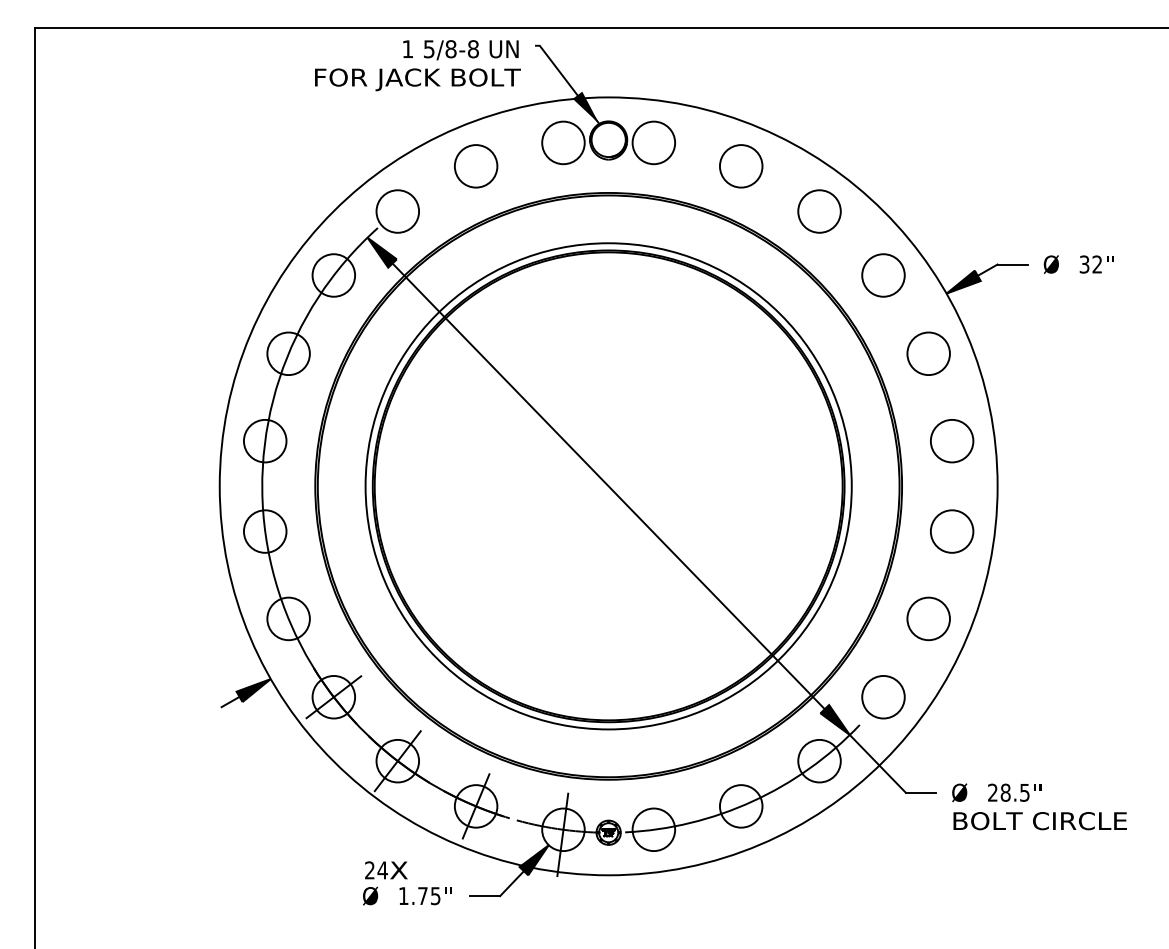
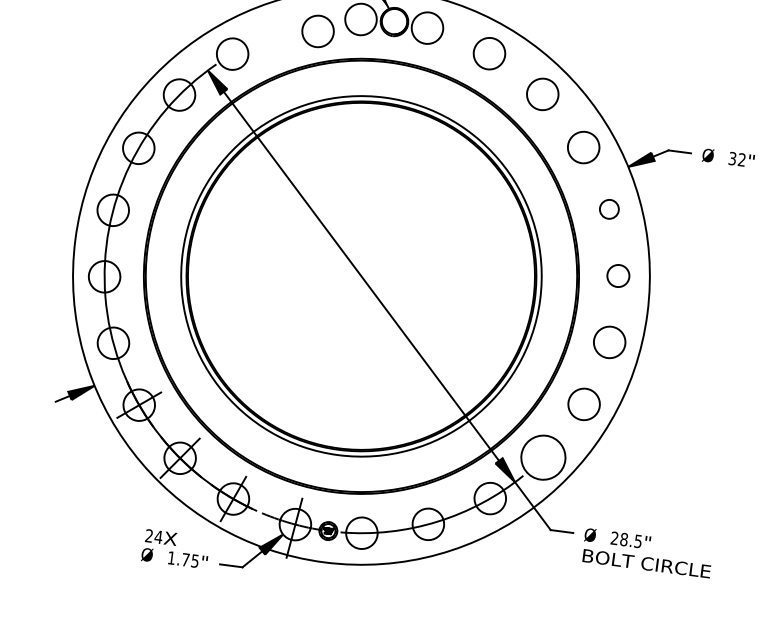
circle: (476, 166) -> (318, 31), moved
circle: (928, 353) -> (609, 209), size x0.6
circle: (952, 441) -> (618, 276), size x0.7
circle: (883, 696) -> (543, 457), size x1.4

